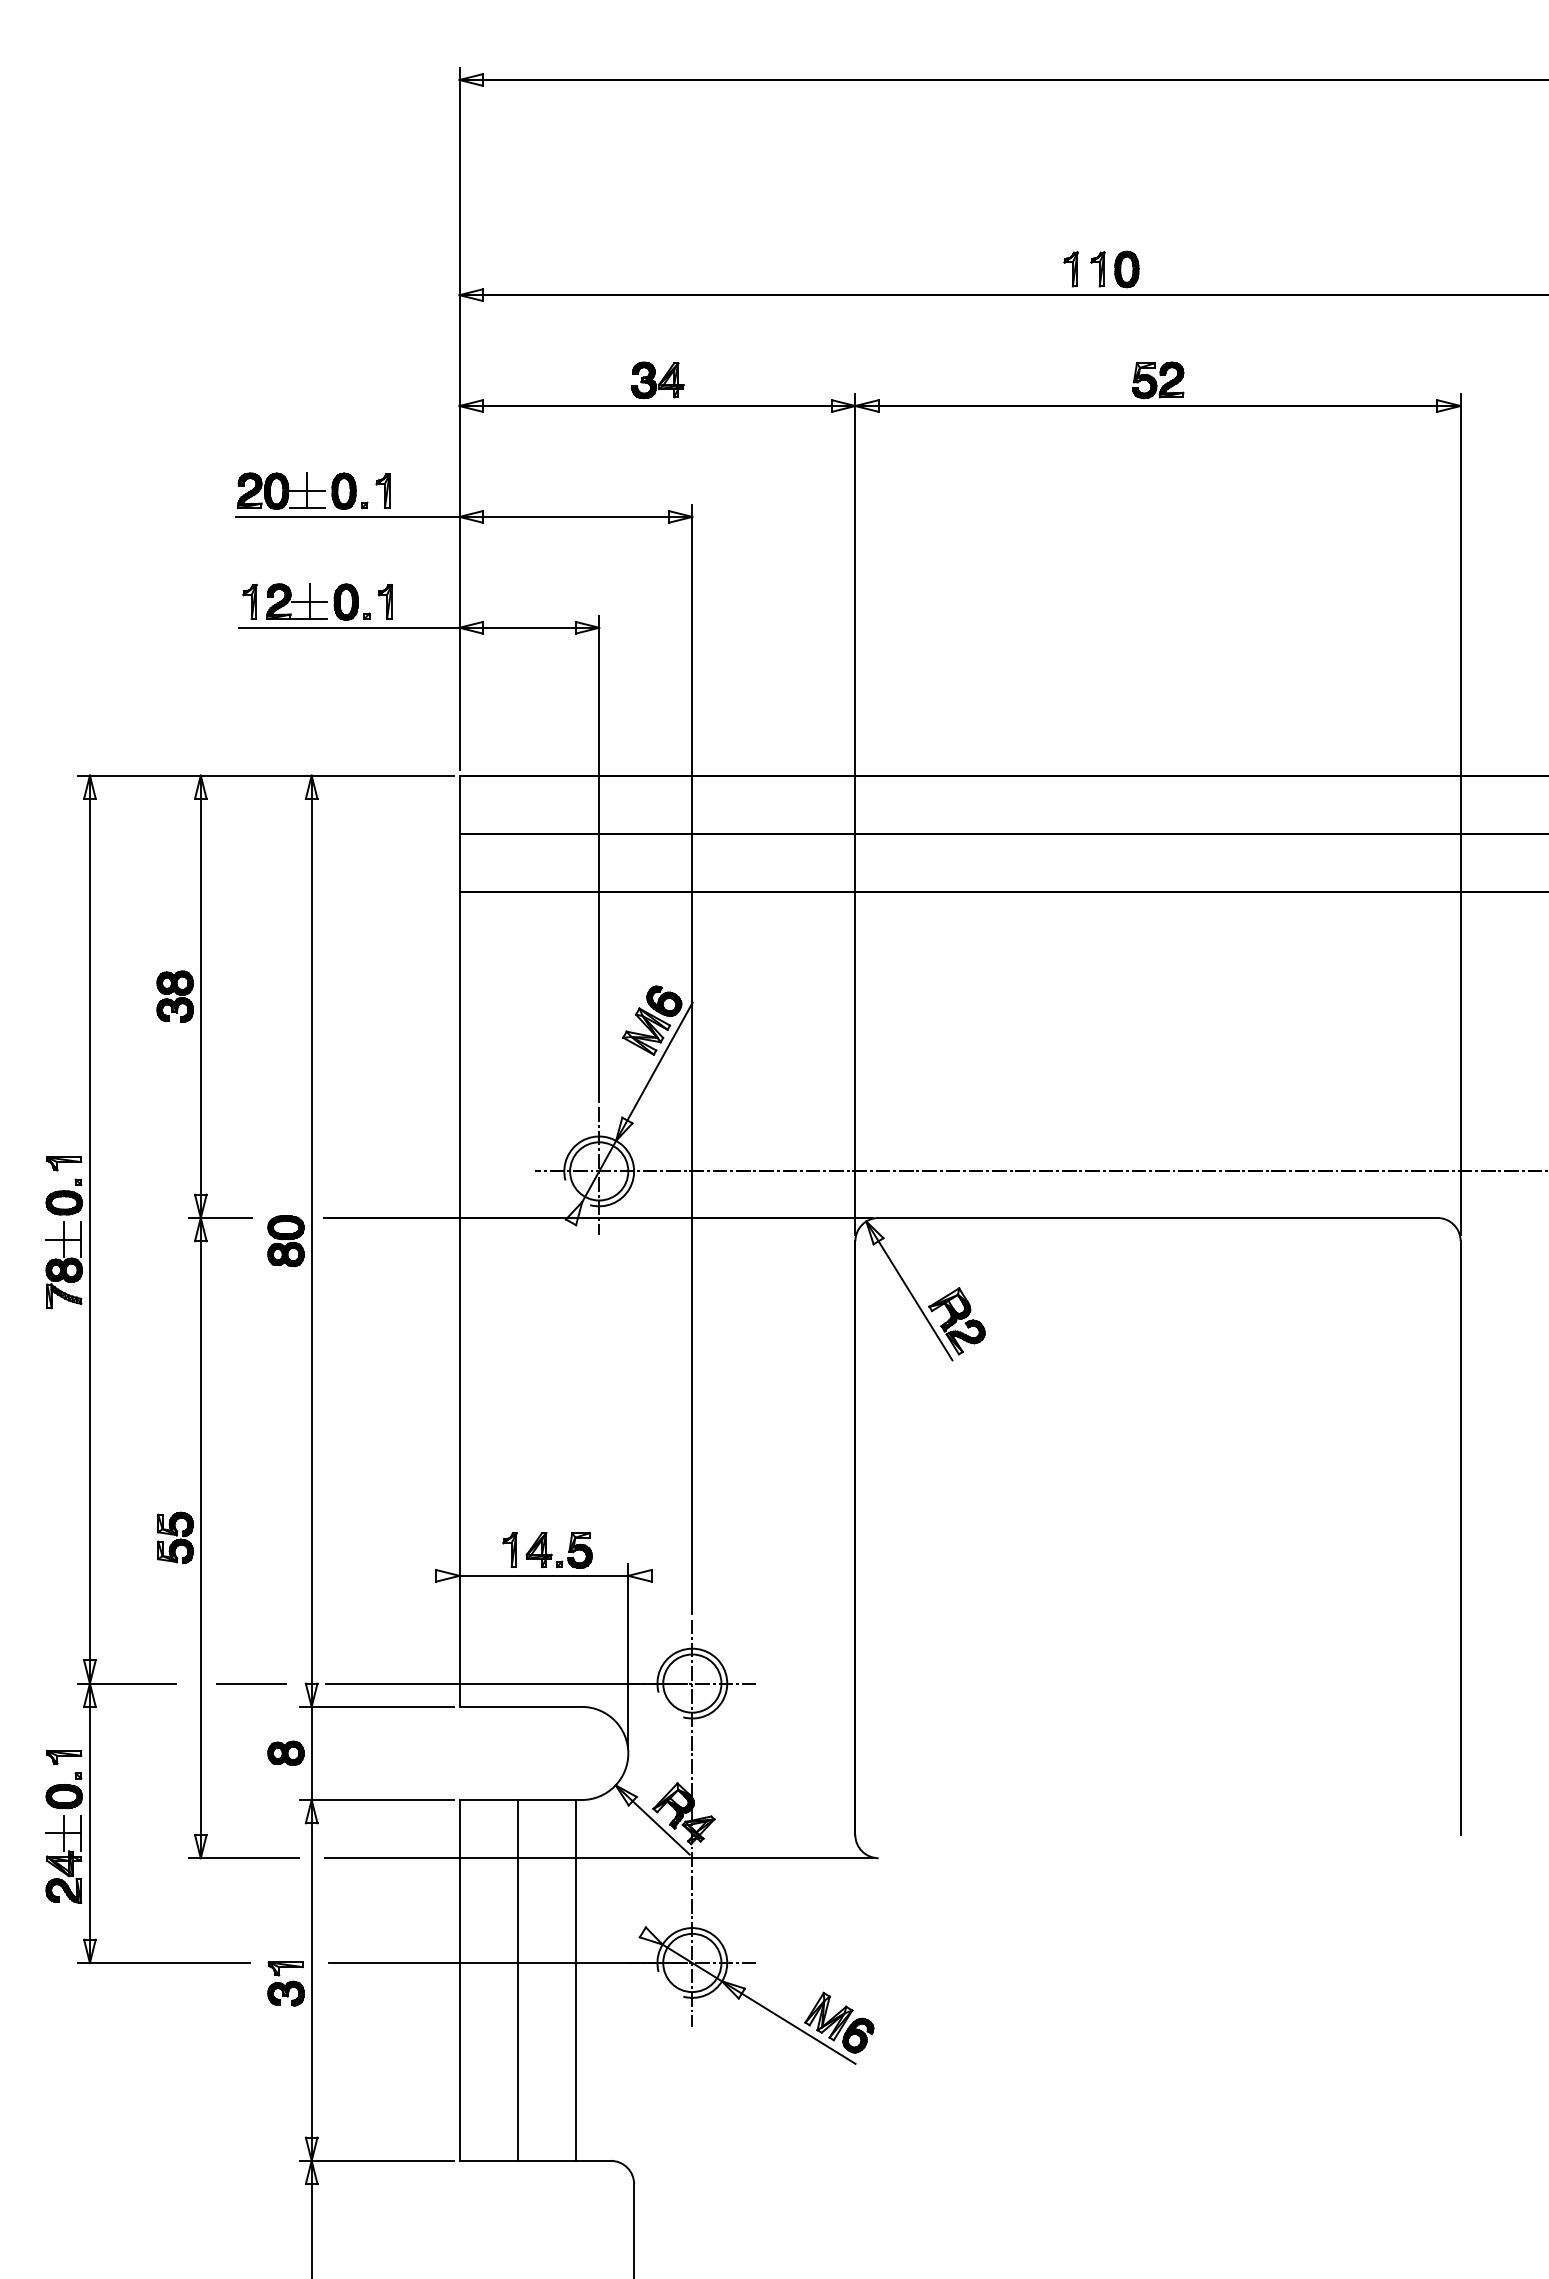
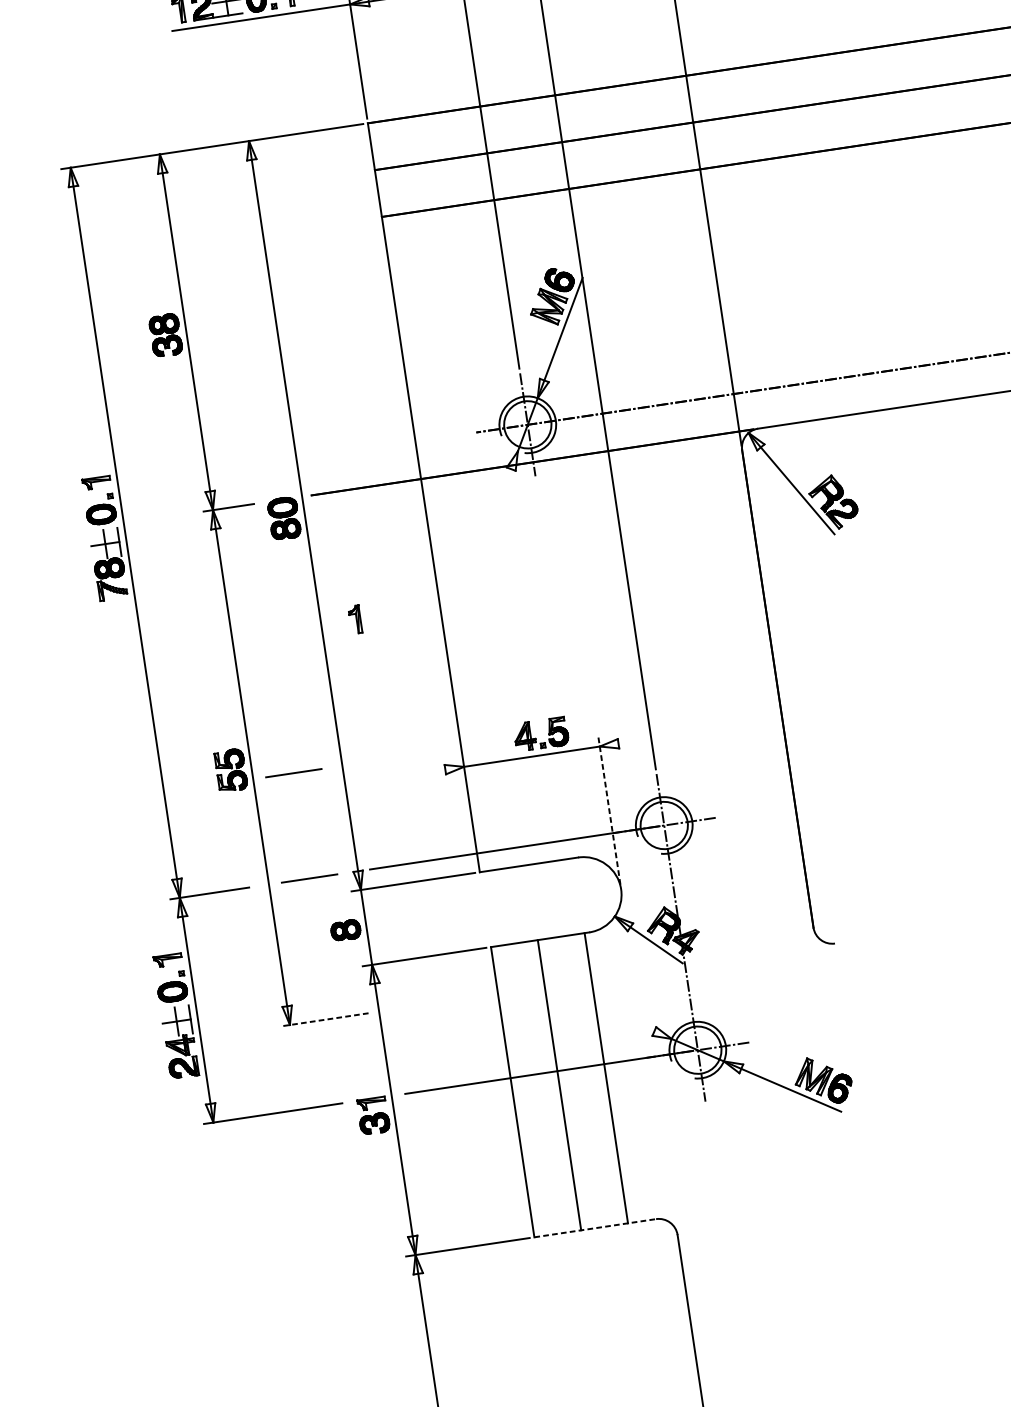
part: (509, 1549) -> (354, 619), moved
line: (251, 1552) -> (293, 773), added
line: (628, 1655) -> (609, 810), solid -> dashed
line: (243, 1858) -> (324, 1020), solid -> dashed
line: (598, 1858) -> (609, 977), removed
line: (535, 2160) -> (595, 1227), solid -> dashed

